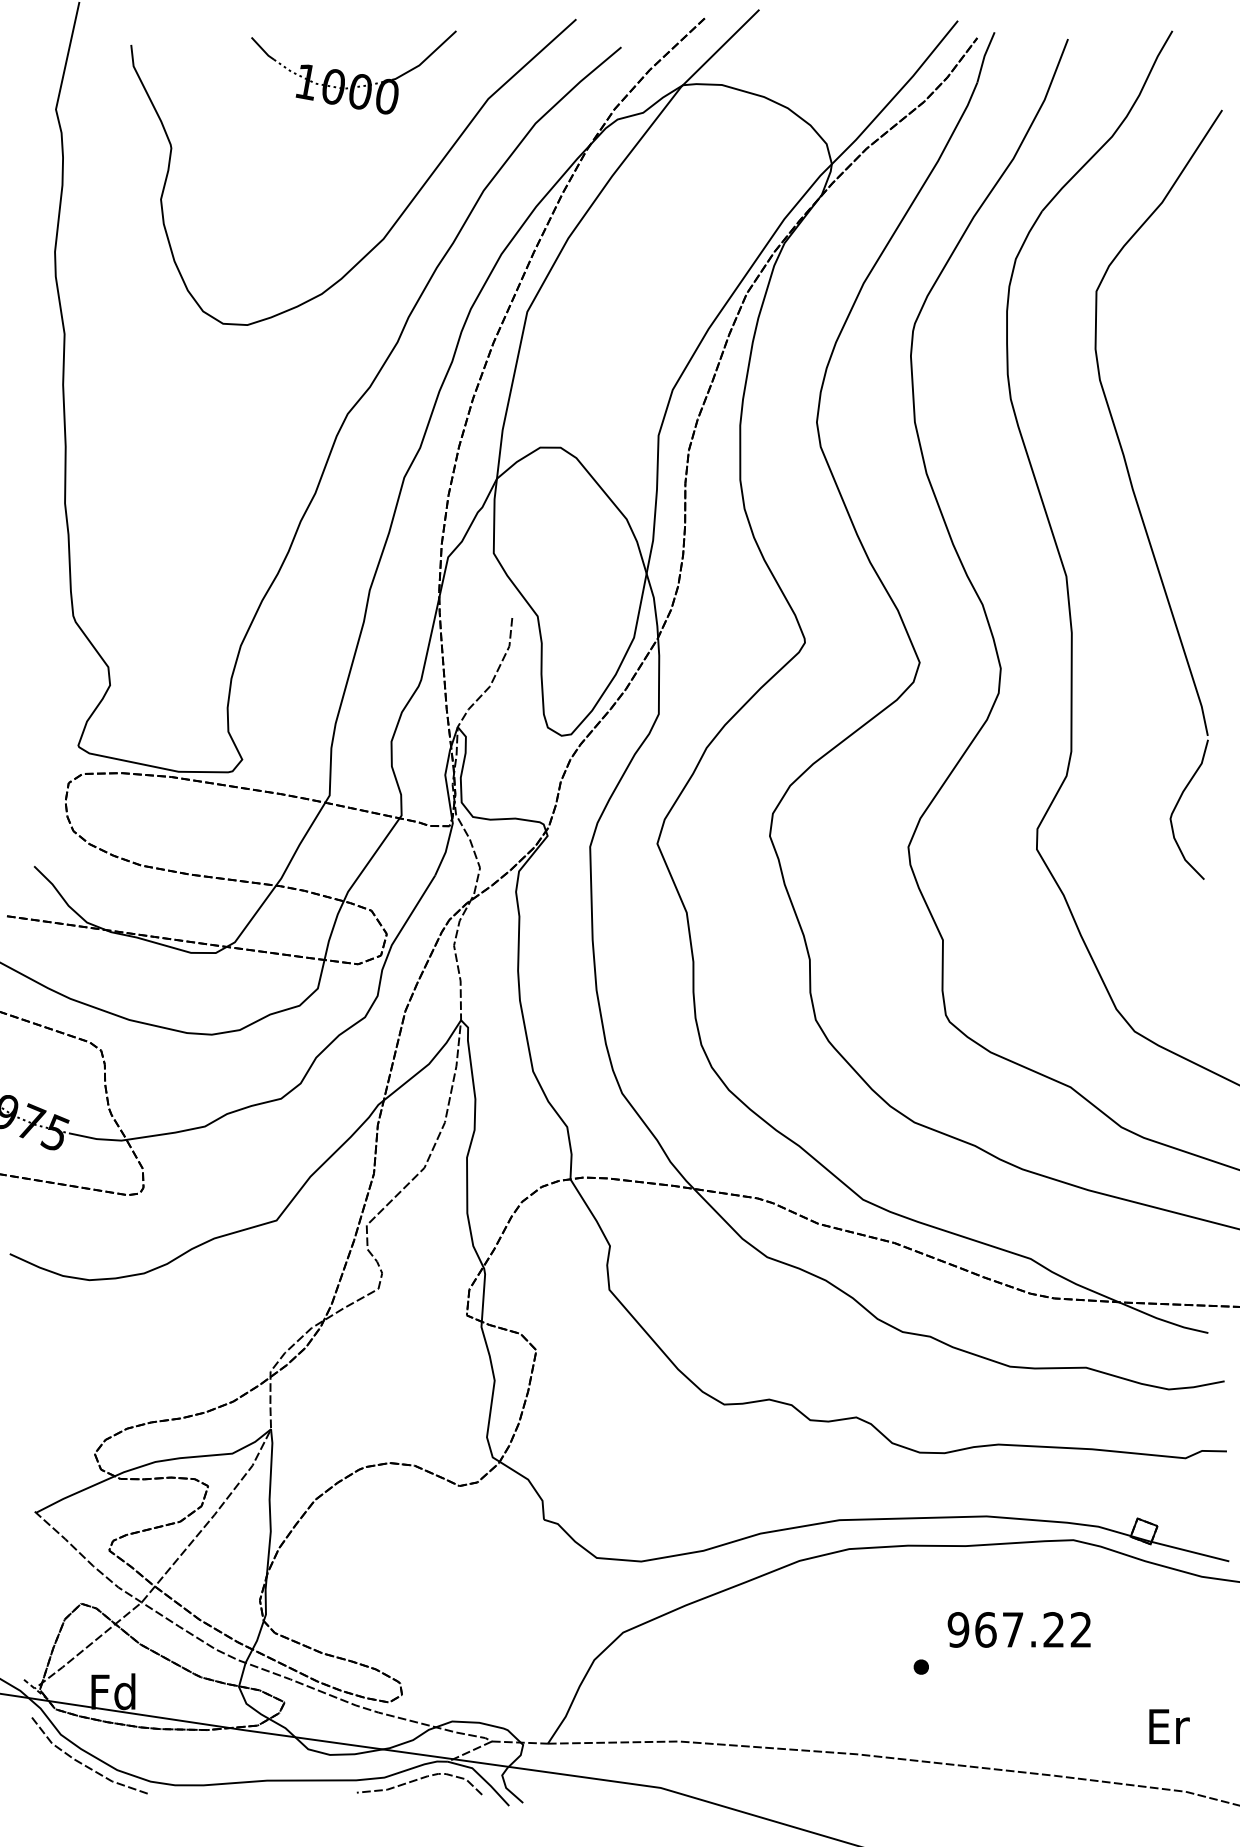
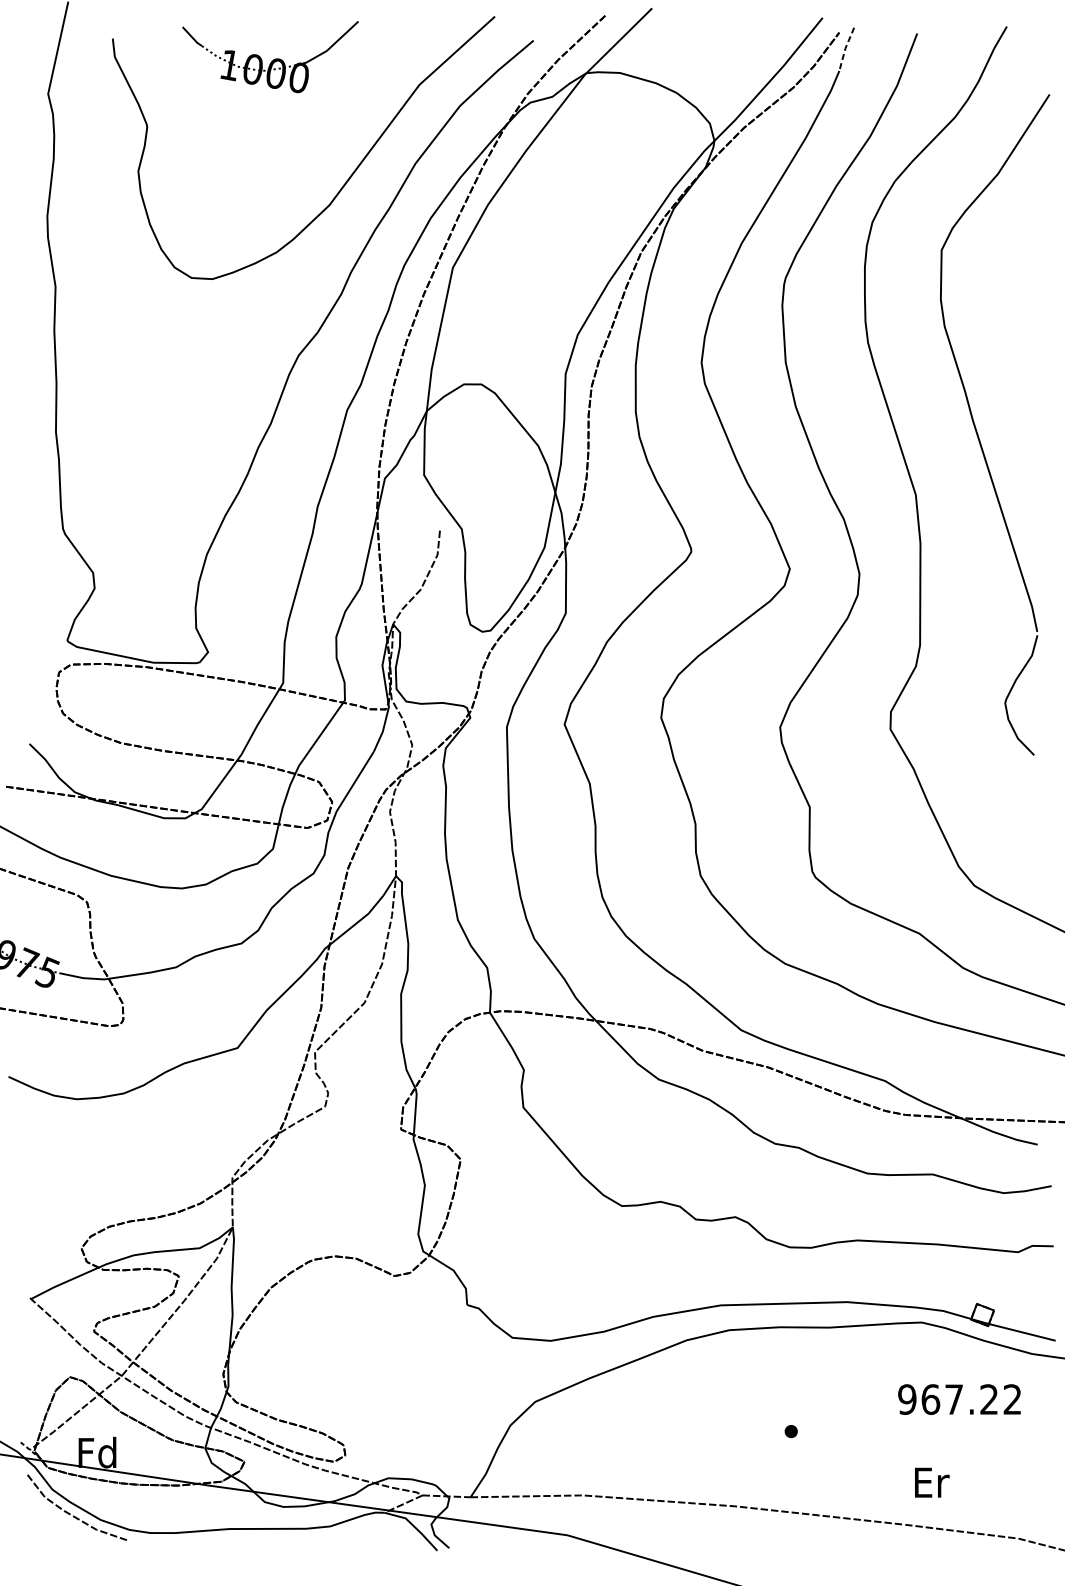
line: (984, 56) -> (845, 48), solid -> dashed
part: (353, 72) -> (270, 57), moved
text: (1018, 1629) -> (958, 1399), moved
text: (1169, 1726) -> (932, 1482), moved
curve: (417, 1780) -> (358, 1528), removed

